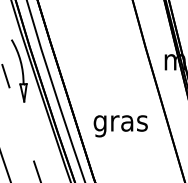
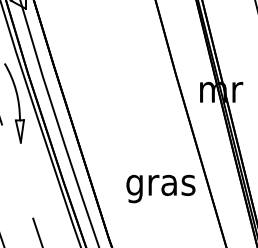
text: (120, 125) -> (160, 188), moved

